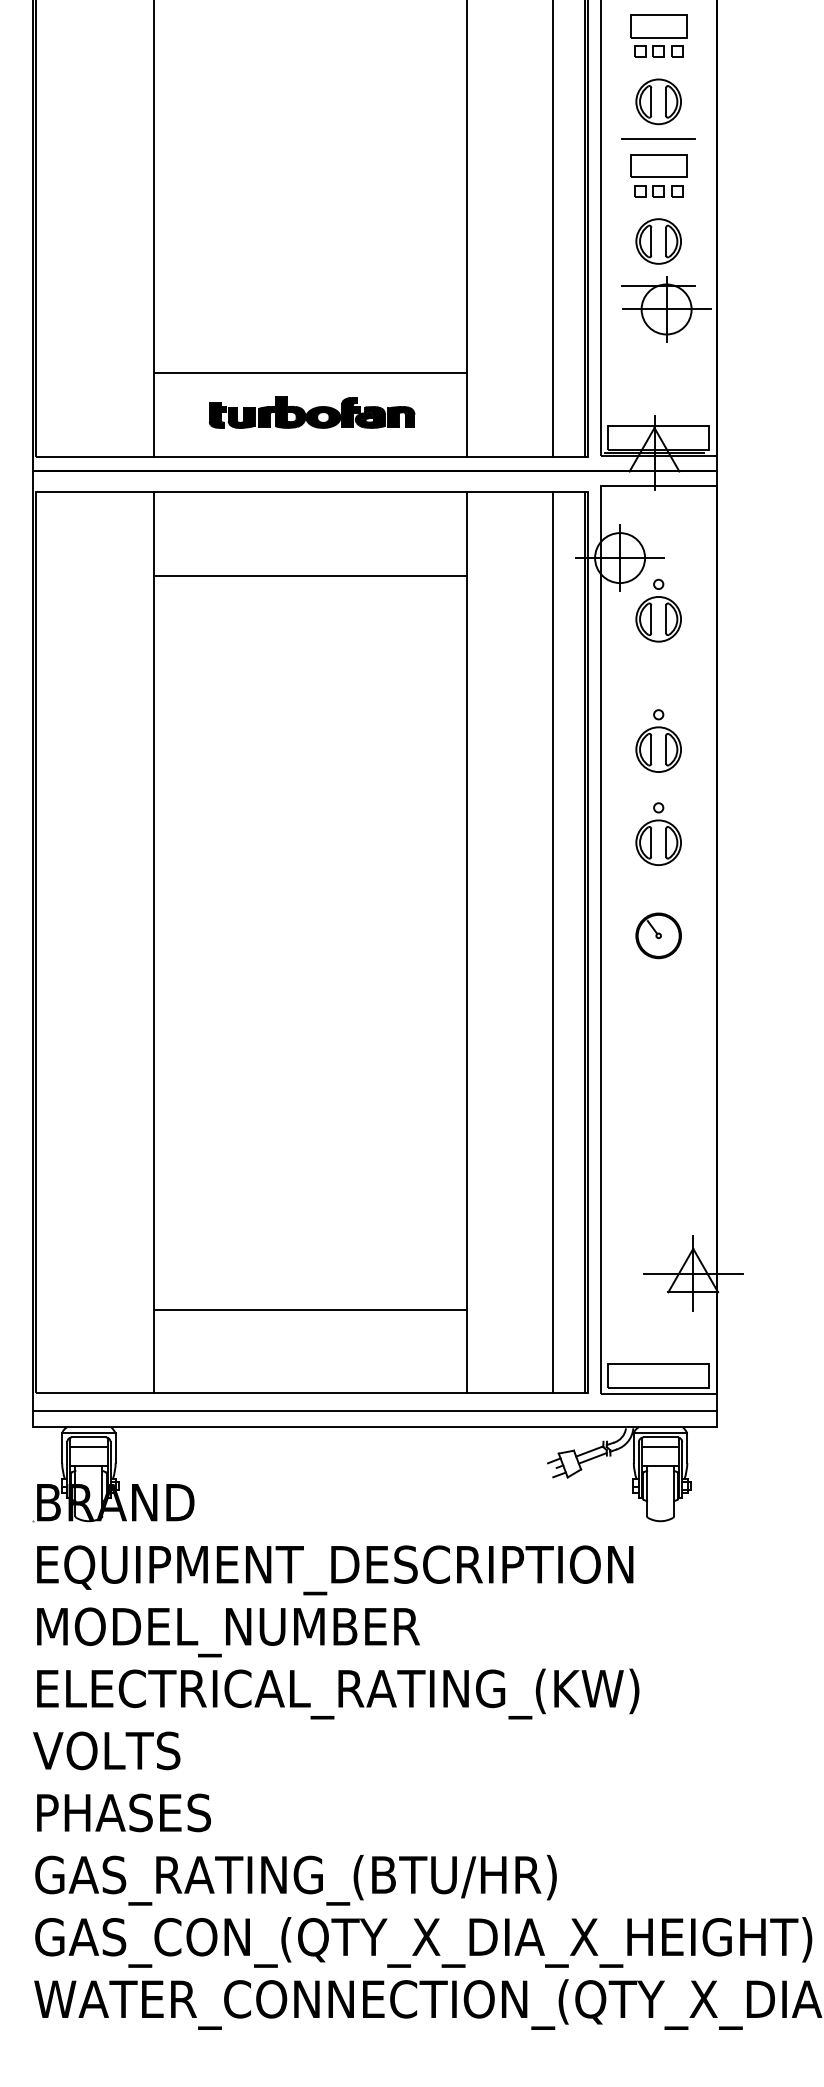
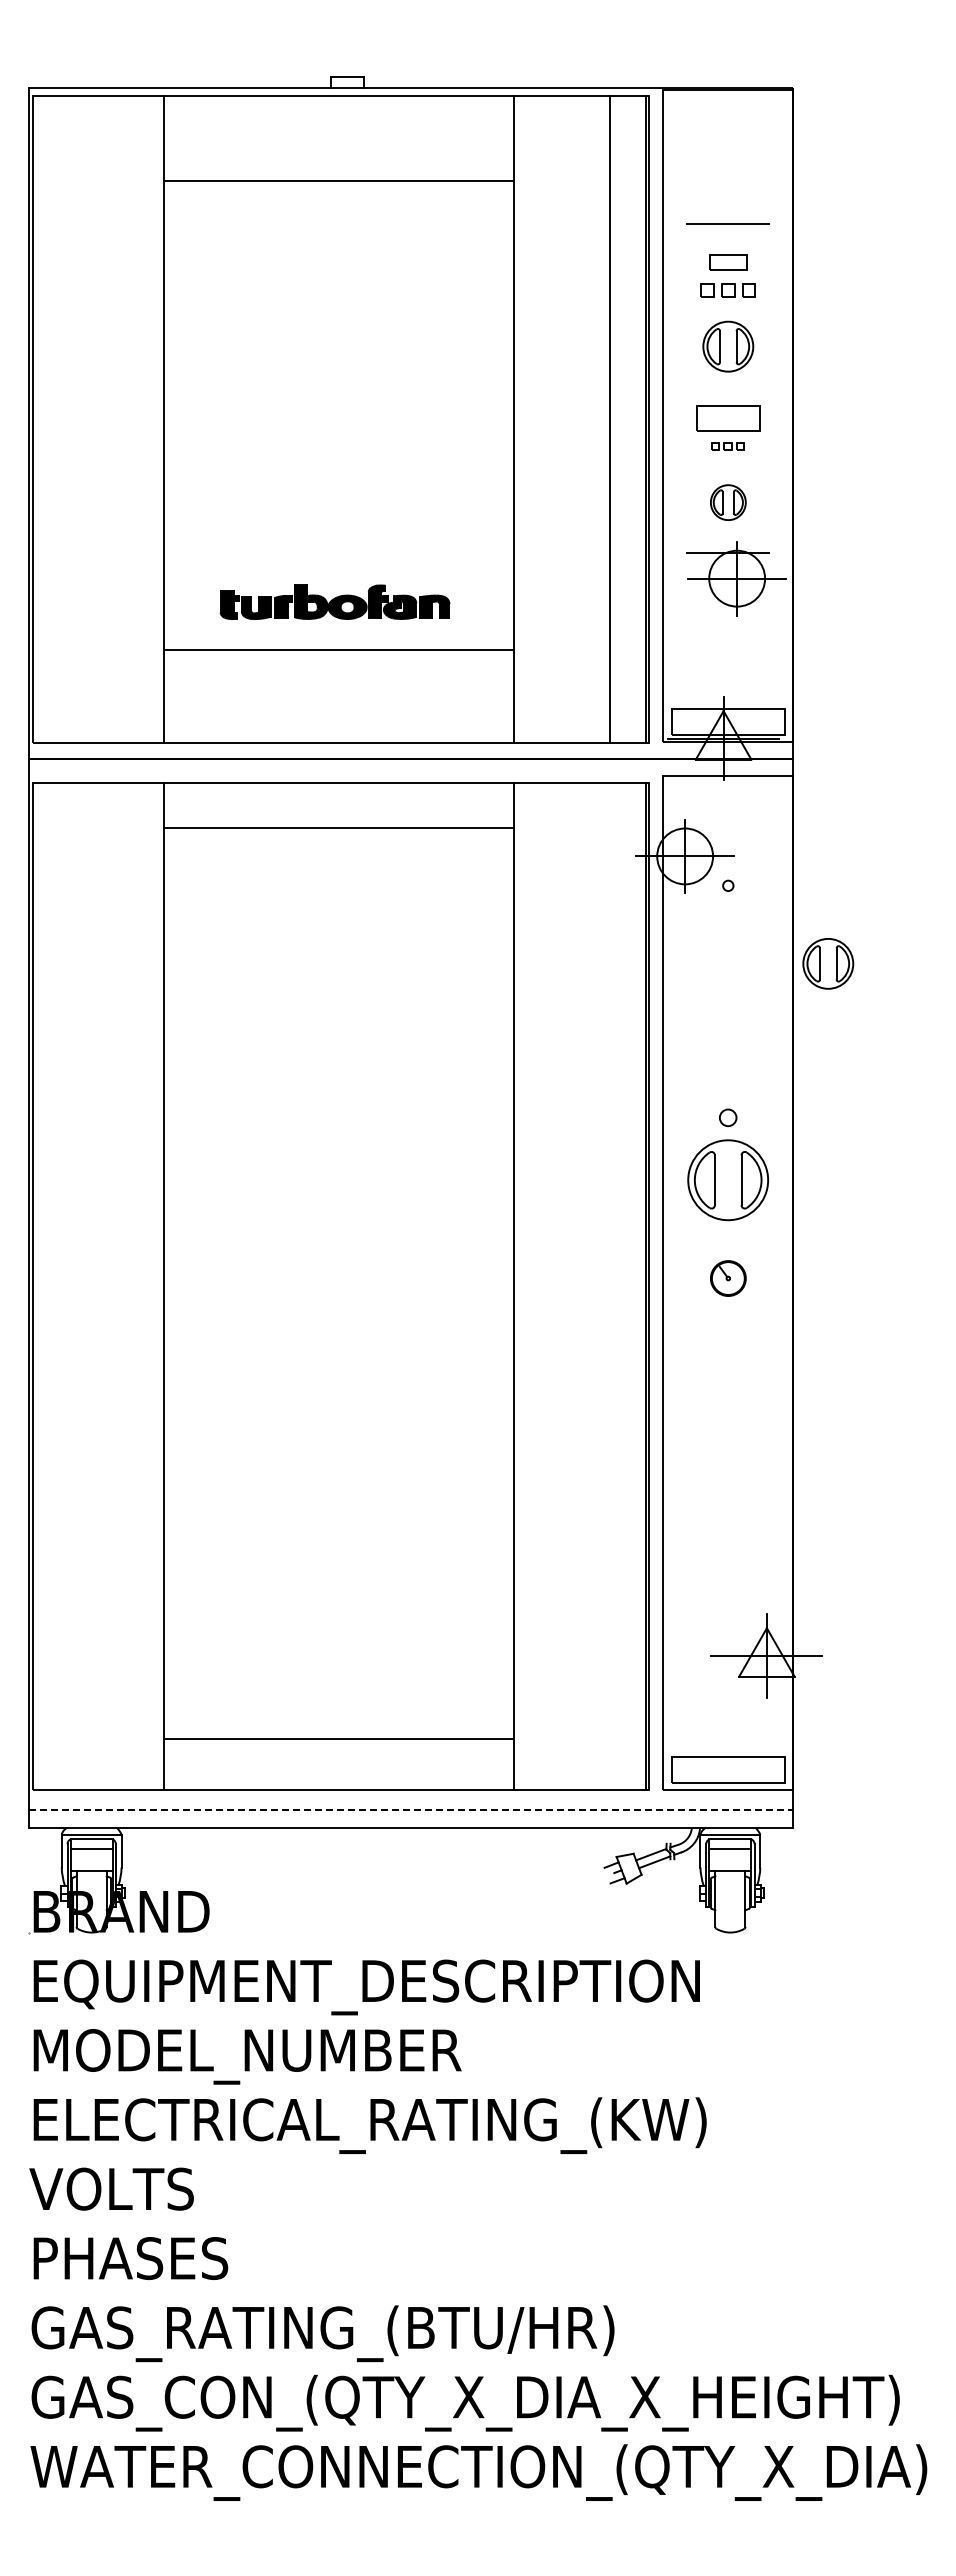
part: (658, 26) -> (728, 262), size x0.6
line: (658, 139) -> (728, 388), removed
part: (657, 191) -> (727, 446), size x0.6
part: (658, 241) -> (728, 502), size x0.7
part: (311, 412) -> (334, 601), moved
line: (309, 576) -> (338, 828), moved
part: (658, 619) -> (828, 963), moved
part: (658, 740) -> (728, 1060), removed
part: (658, 833) -> (728, 1164), size x1.6
part: (658, 935) -> (728, 1278), size x0.7
line: (552, 942) -> (609, 1285), removed
line: (309, 1309) -> (338, 1739), moved
line: (375, 1411) -> (411, 1809), solid -> dashed

